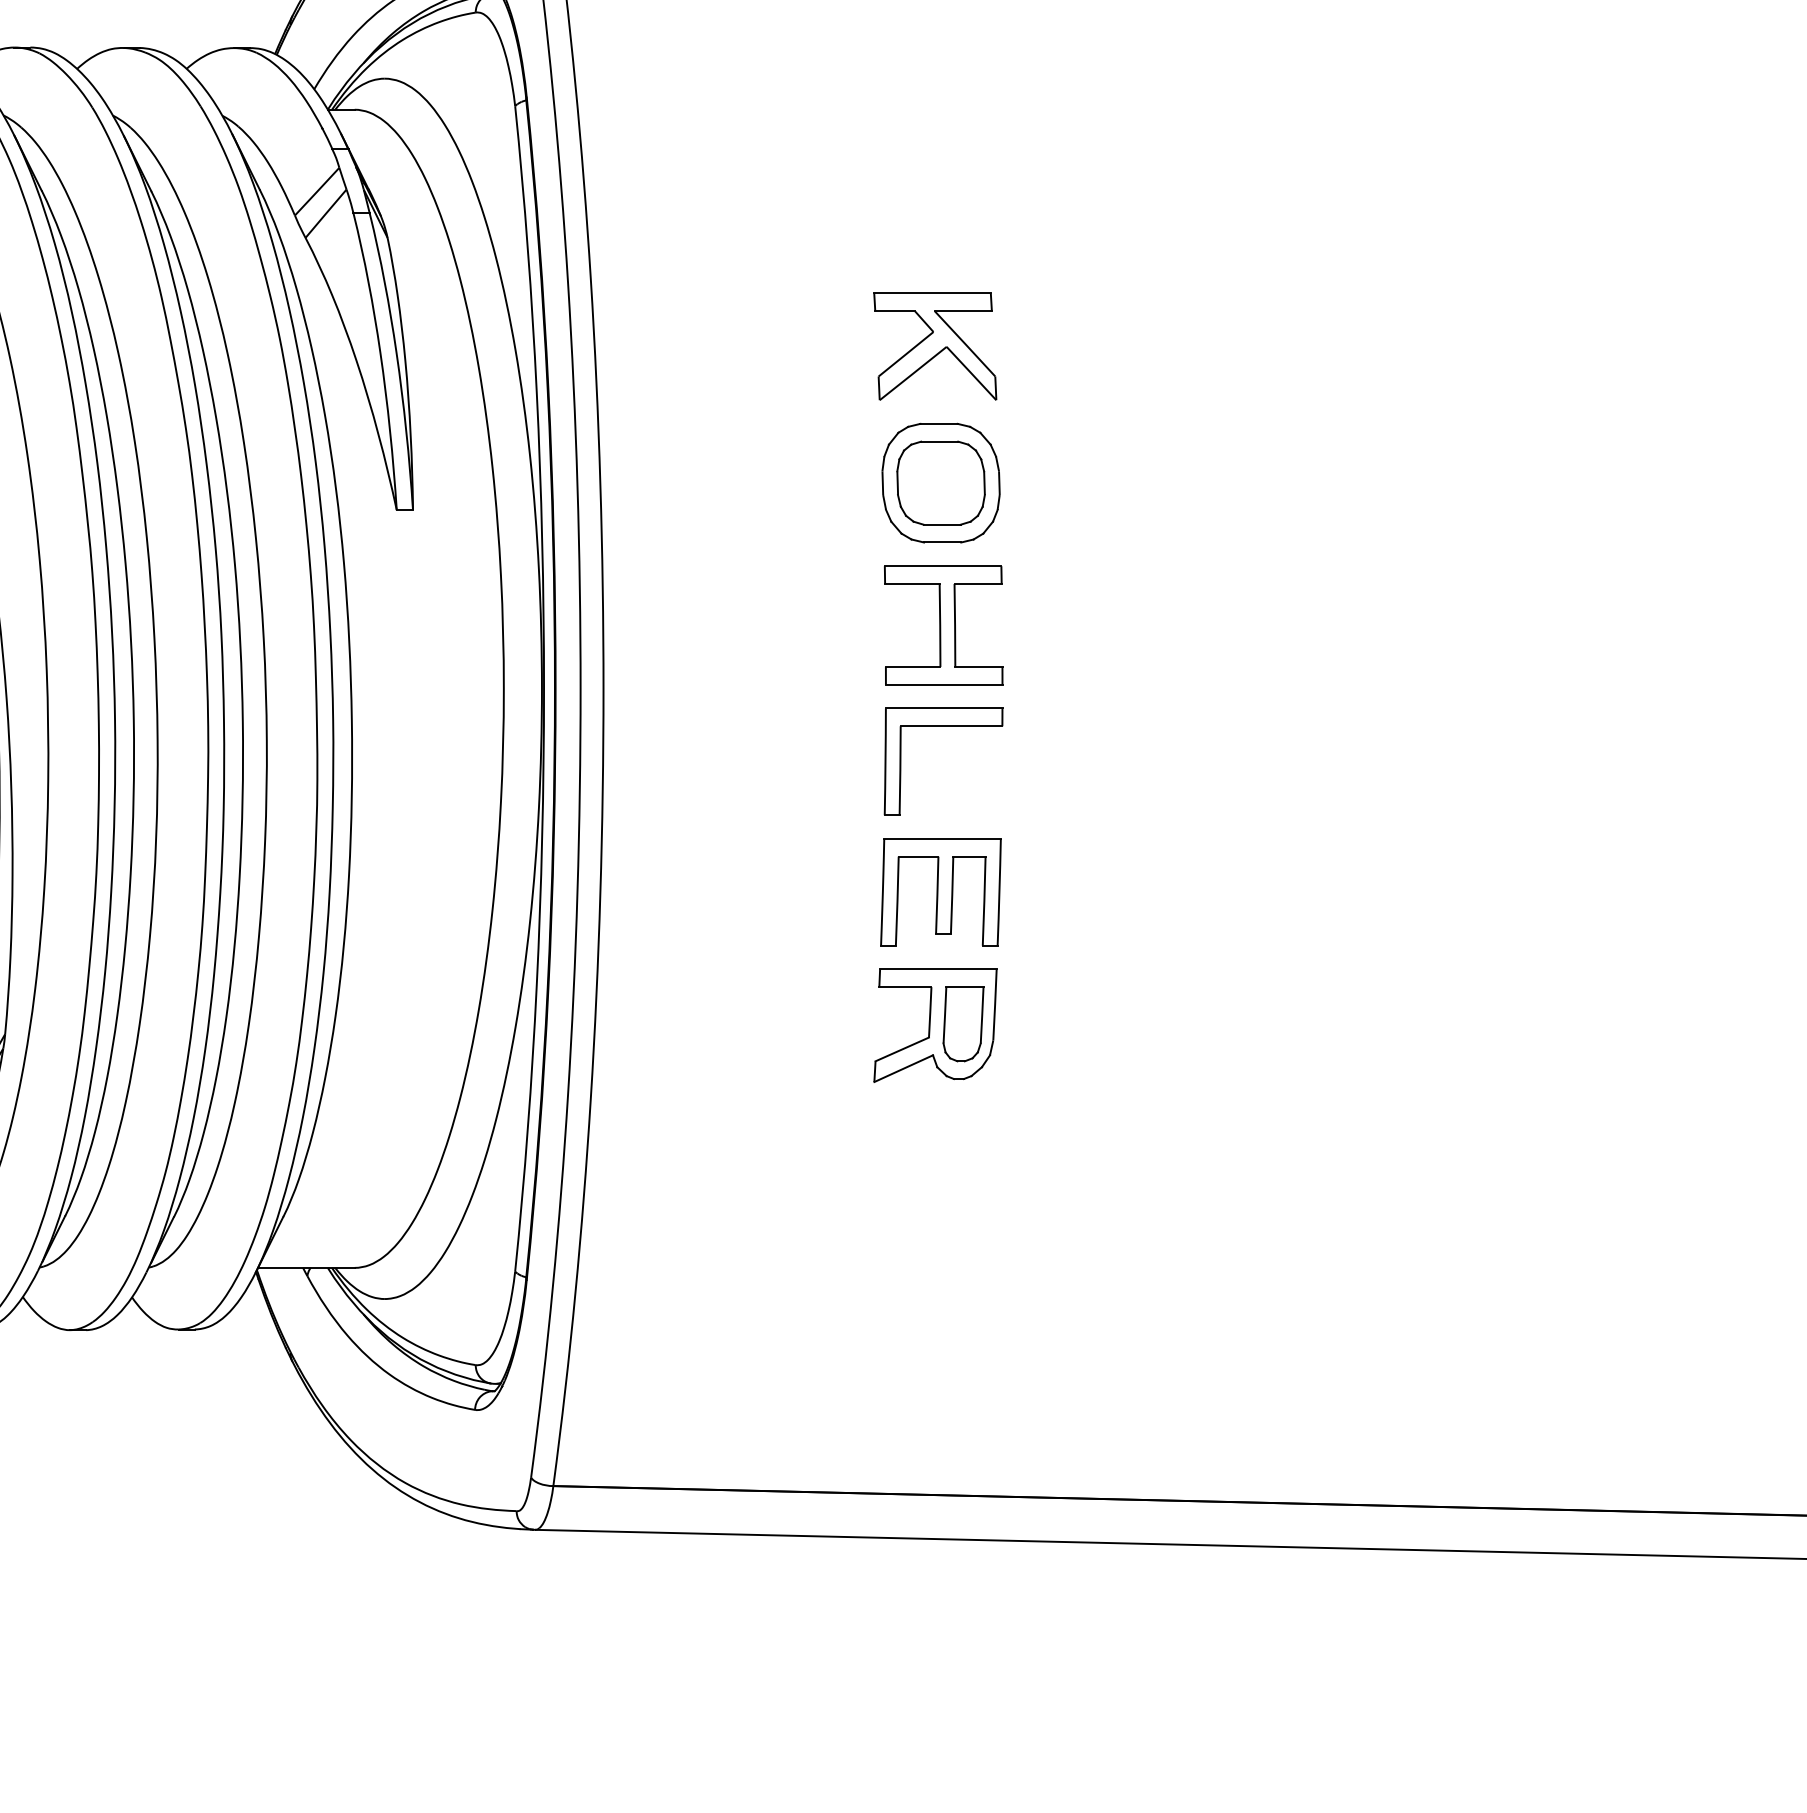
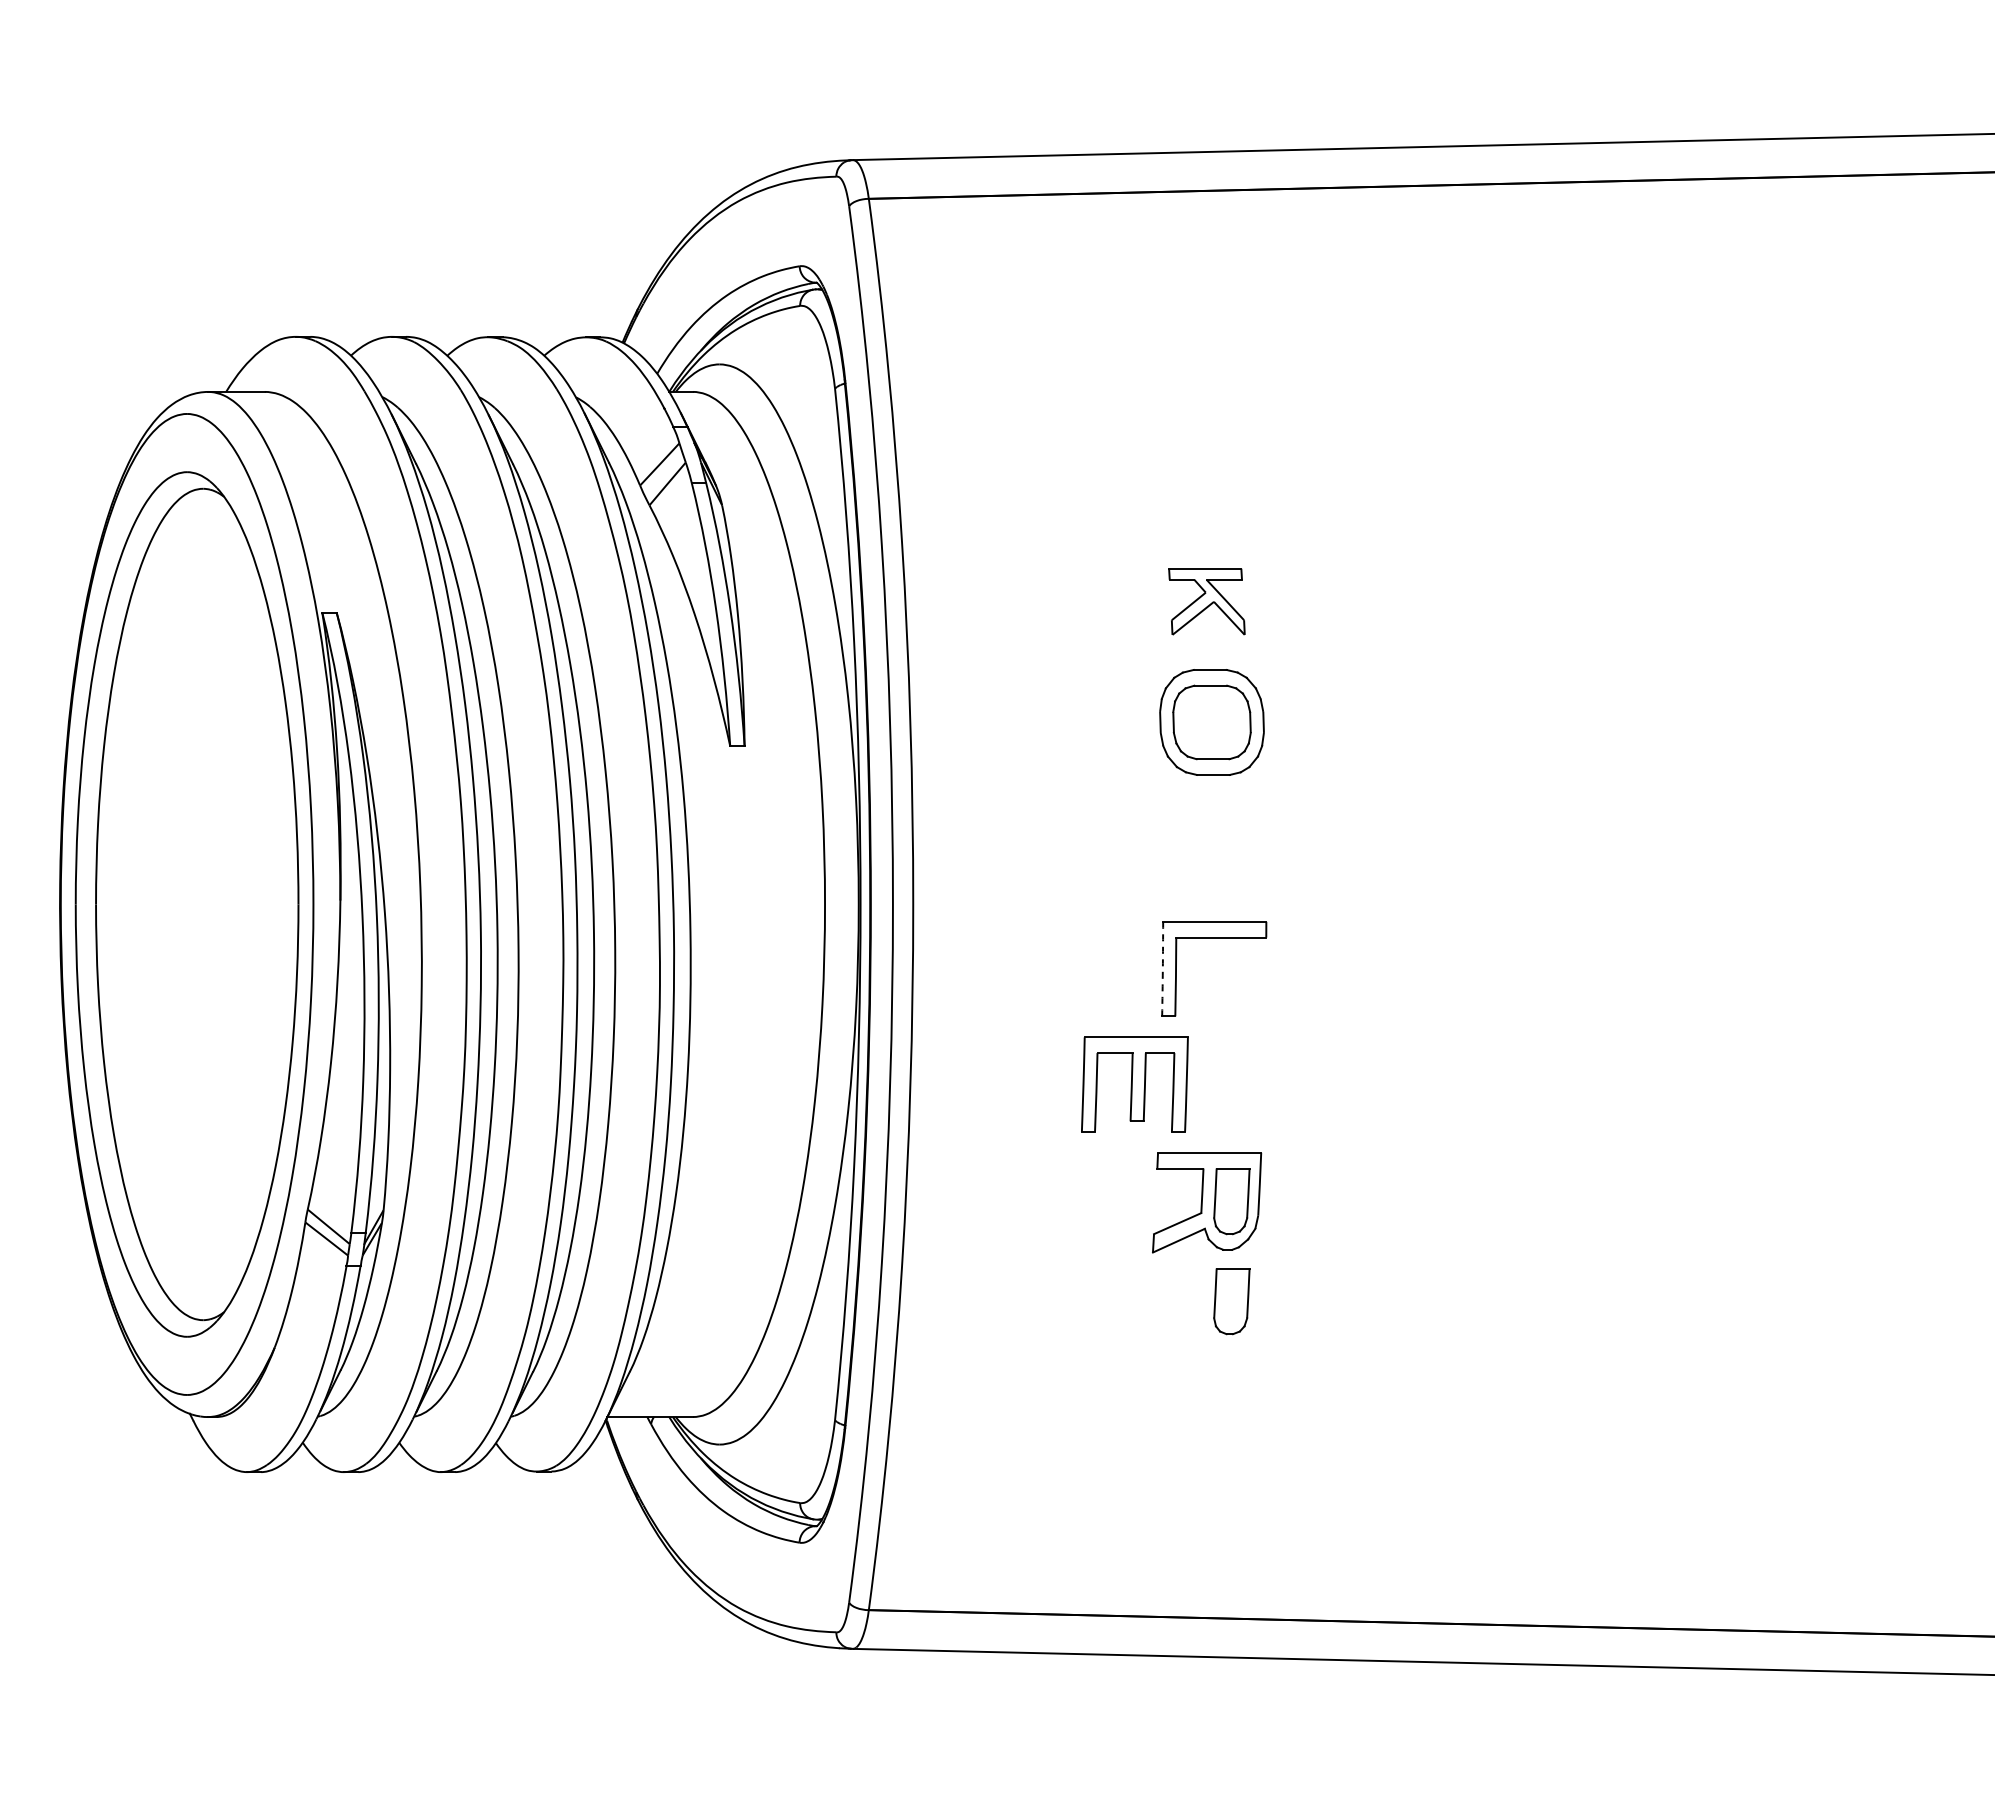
part: (934, 346) -> (1206, 601), size x0.7
part: (943, 625) -> (1214, 848), removed
arc: (885, 762) -> (1162, 969), solid -> dashed
part: (940, 892) -> (1134, 1084), moved
part: (963, 1137) -> (1231, 1301), added

